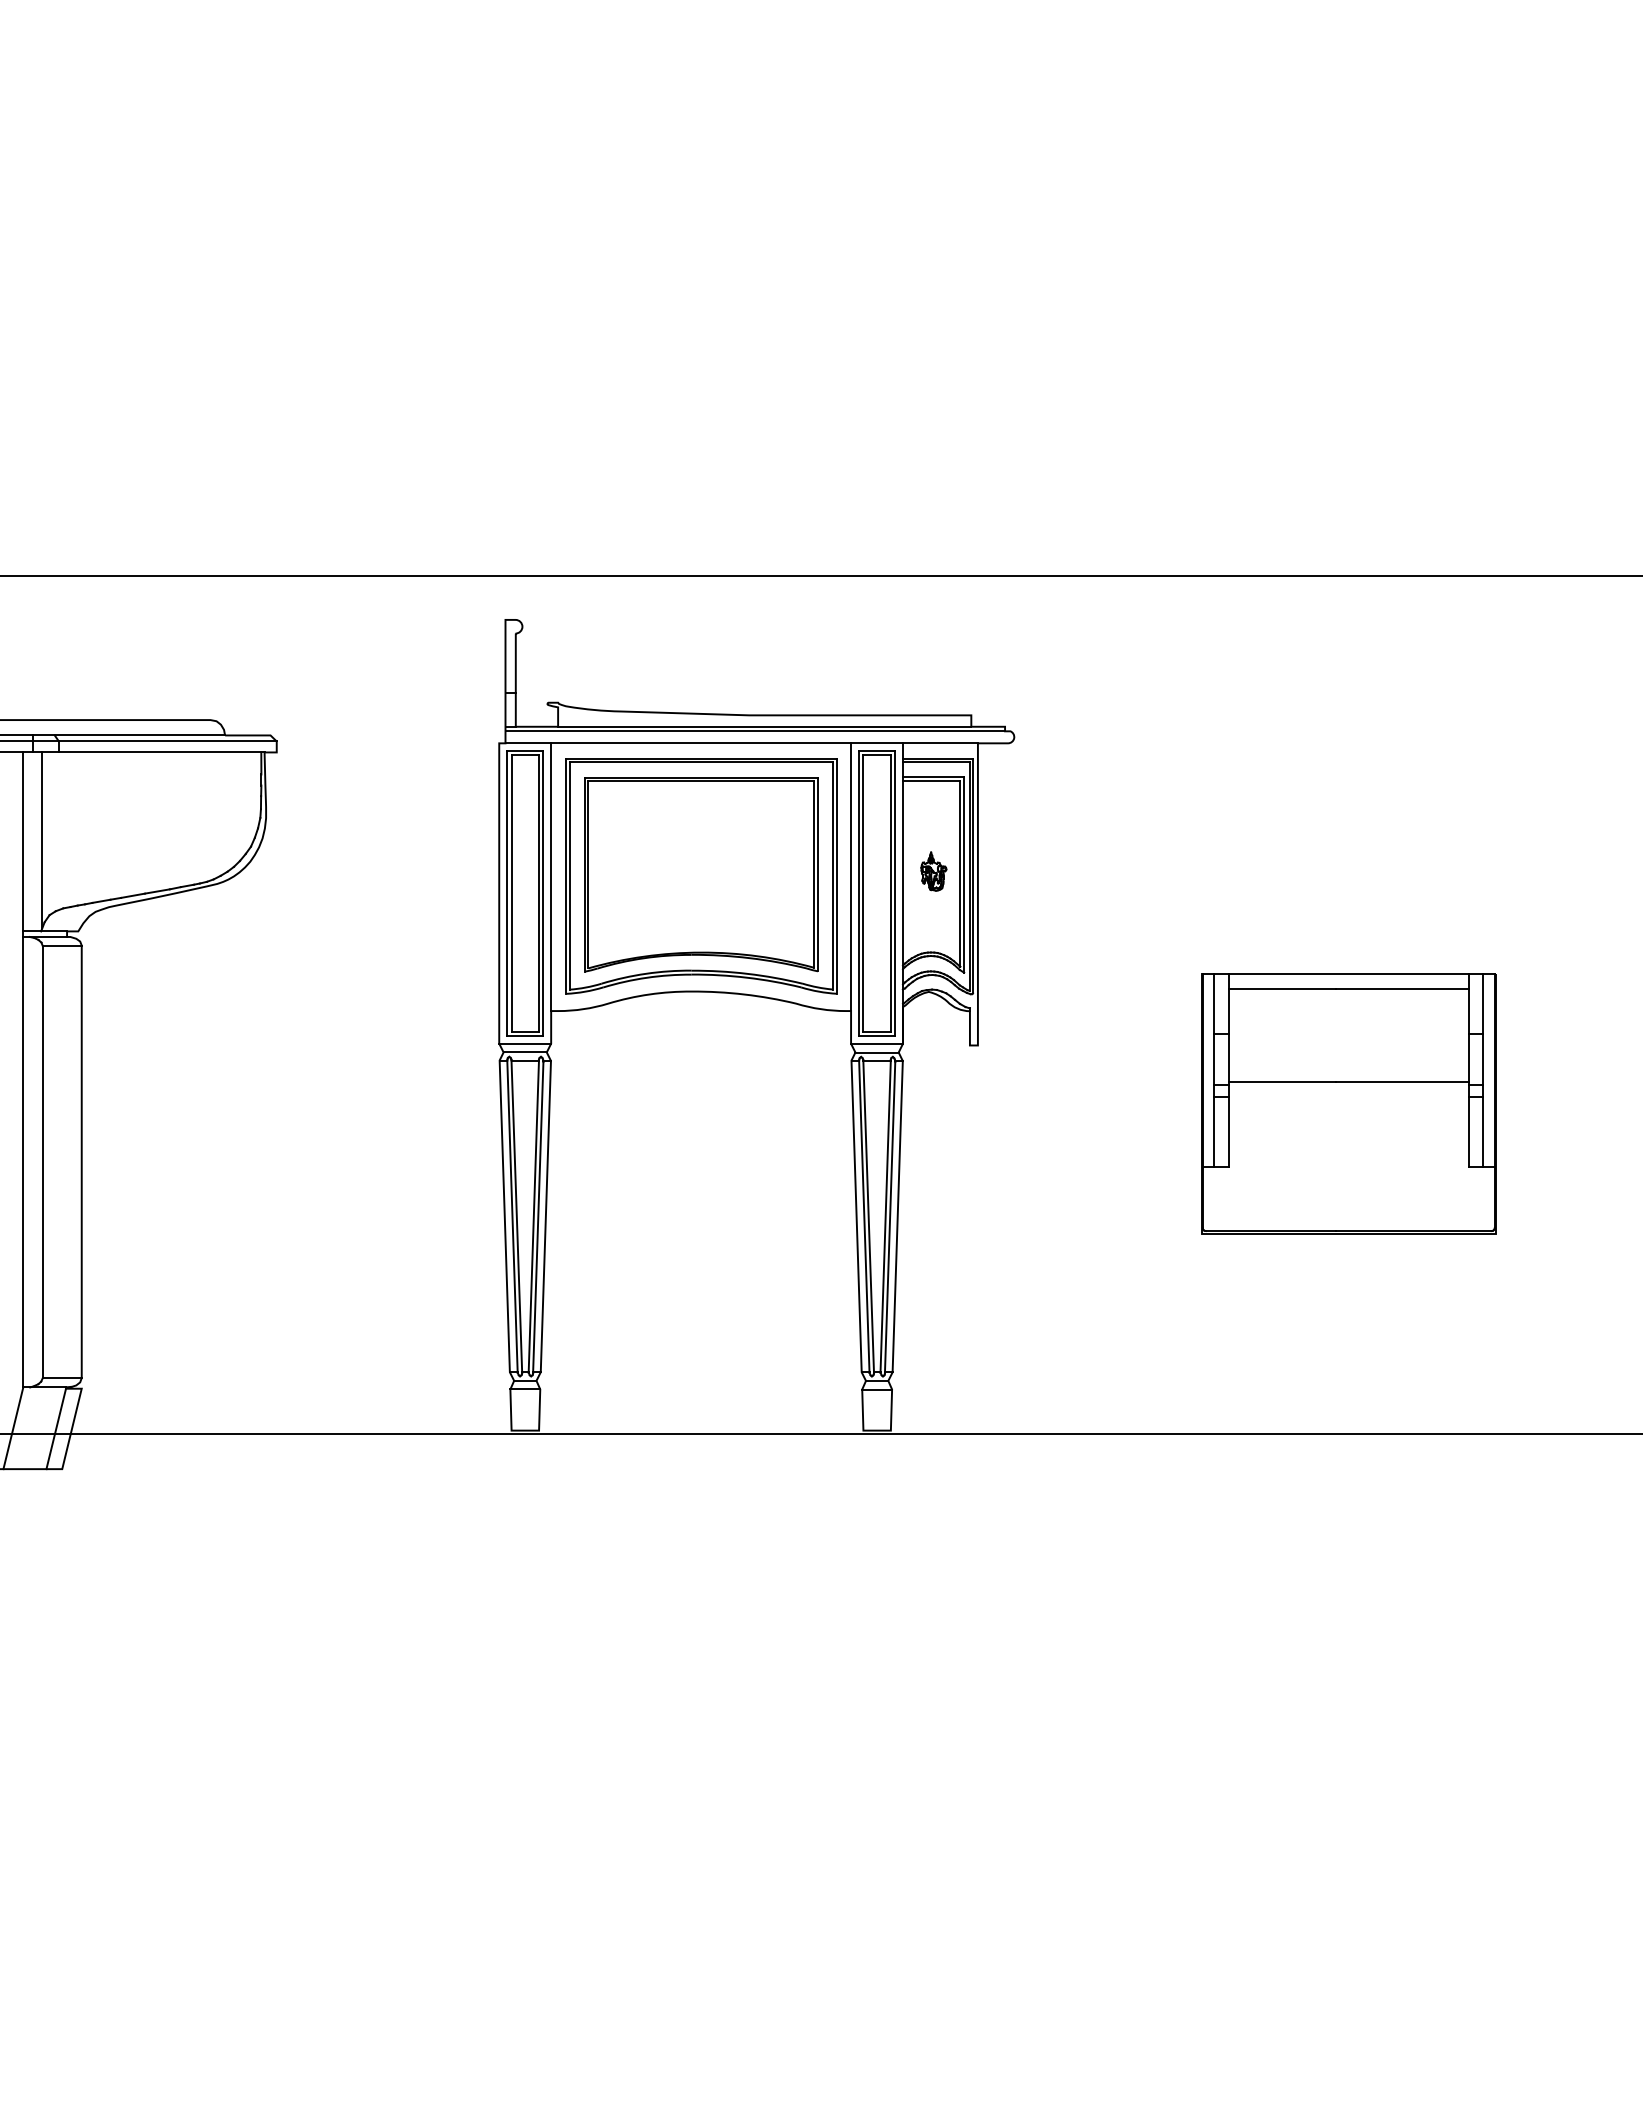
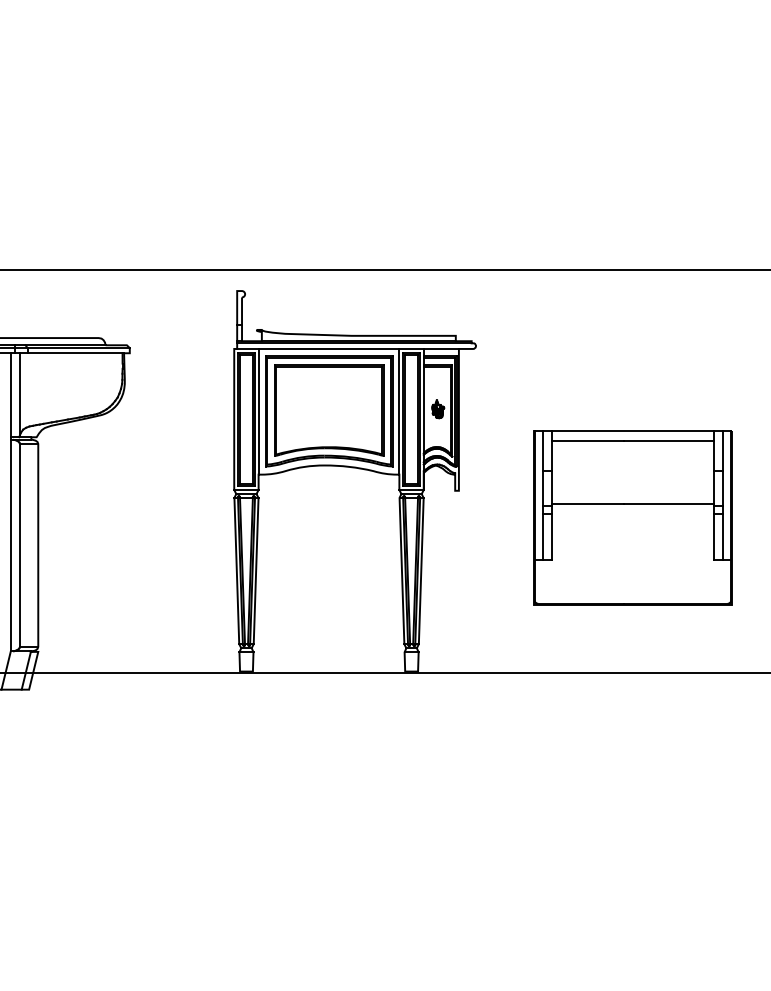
part: (1347, 1102) -> (632, 517), size x1.43

